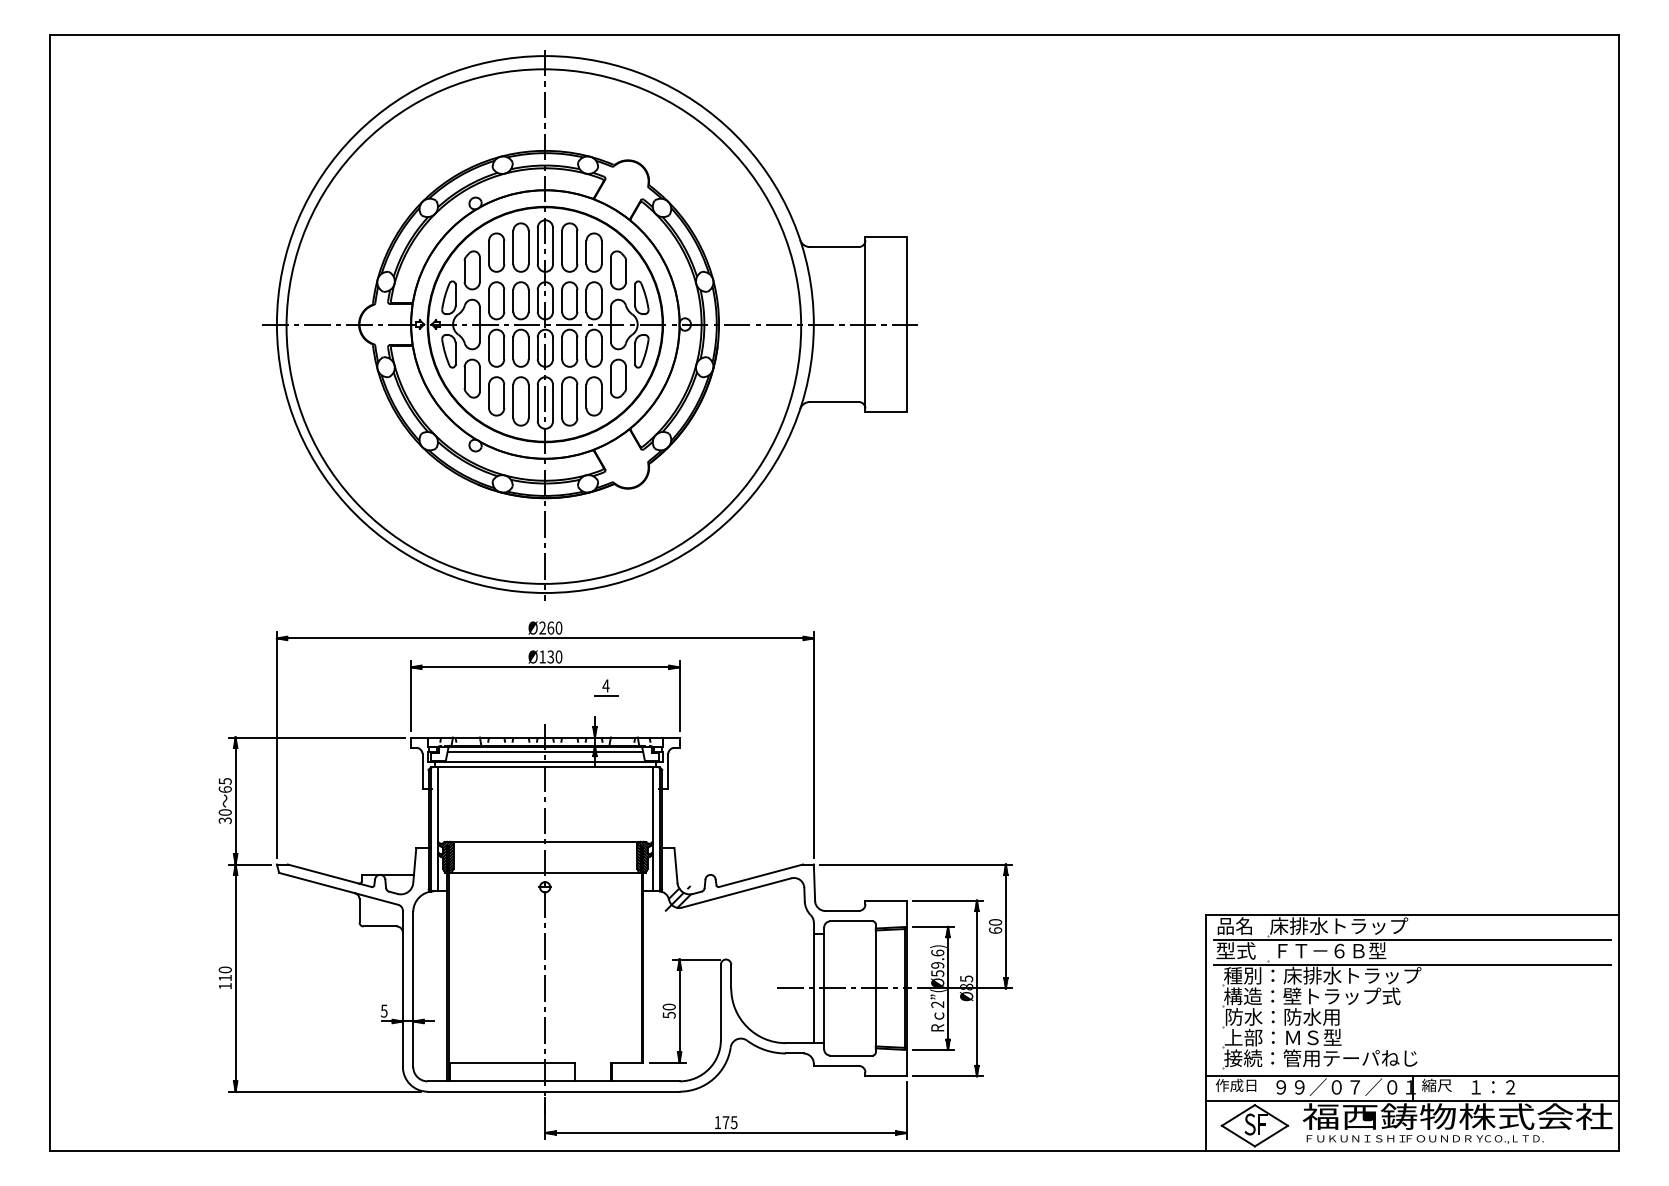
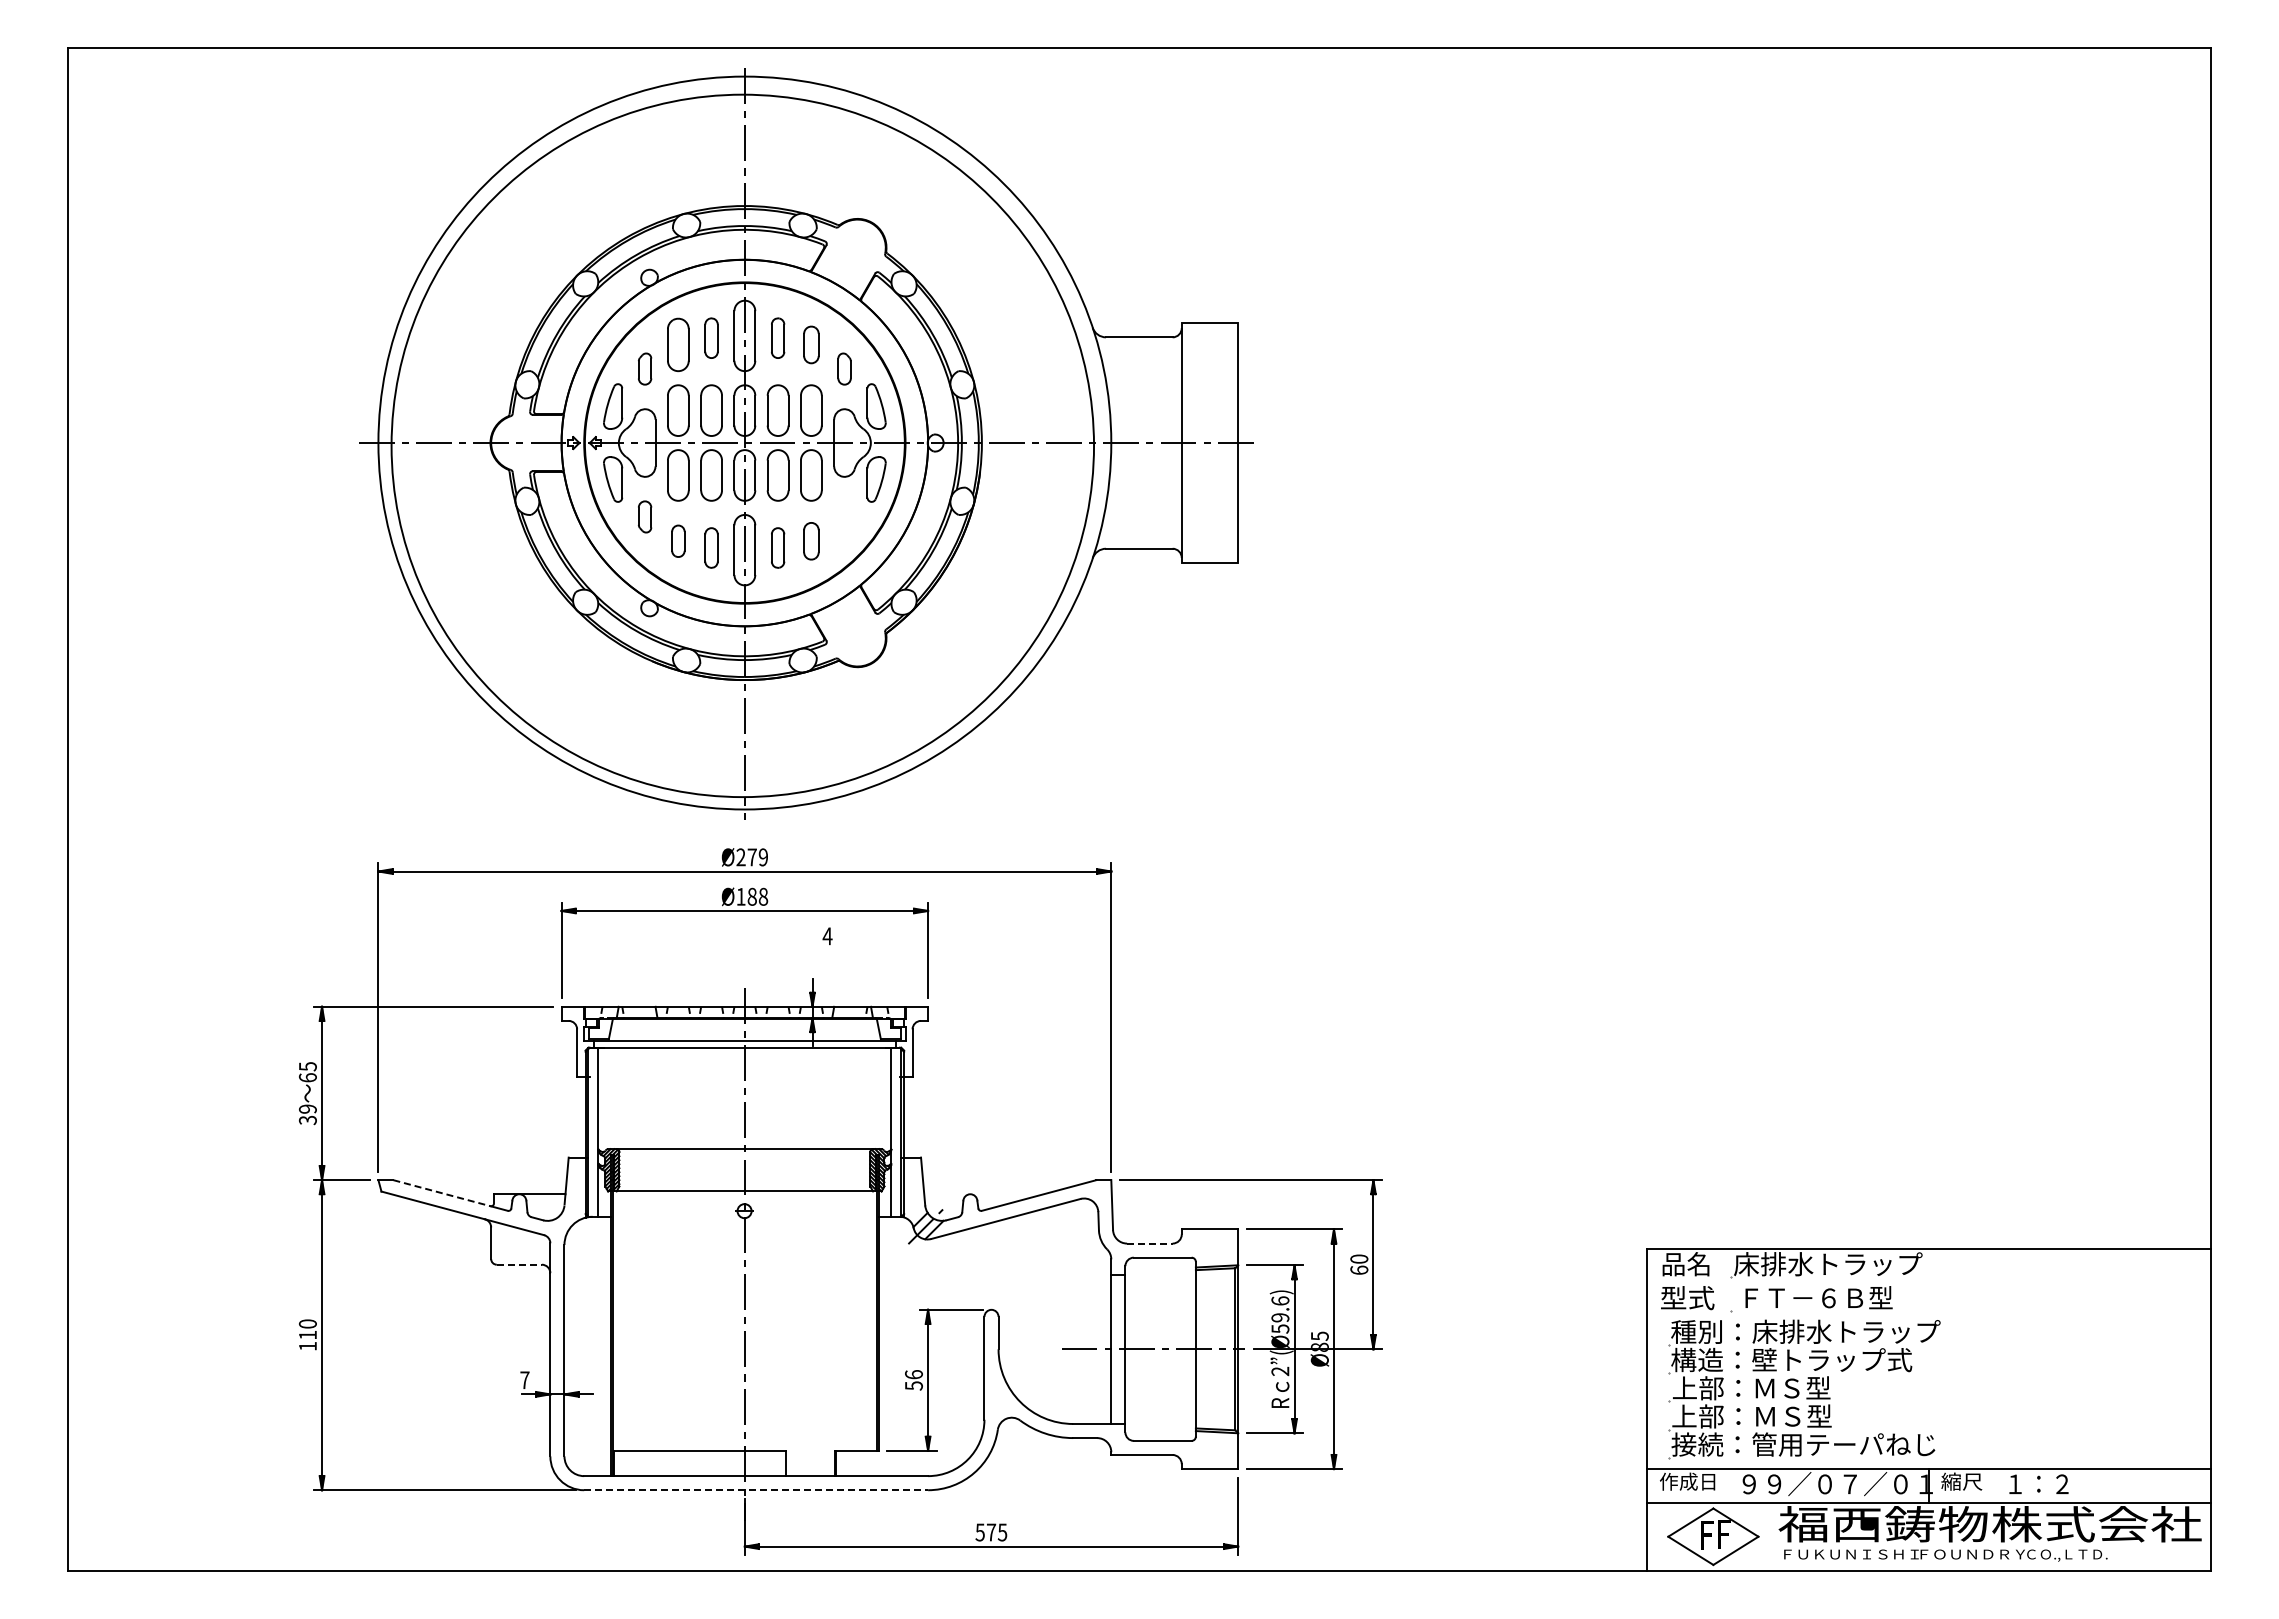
part: (520, 247) -> (711, 338), size x0.6
part: (569, 247) -> (777, 338), size x0.6
part: (594, 252) -> (811, 344), size x0.7
part: (471, 269) -> (644, 368), size x0.6
part: (618, 269) -> (844, 368), size x0.6
part: (471, 378) -> (644, 516), size x0.6
part: (618, 378) -> (844, 516), removed
part: (496, 396) -> (678, 541), size x0.6
part: (594, 396) -> (811, 541), size x0.7
part: (520, 401) -> (711, 547), size x0.6
part: (569, 401) -> (777, 547), size x0.6
text: (554, 628) -> (757, 857), Ø260 -> Ø279
text: (554, 656) -> (757, 896), Ø130 -> Ø188
line: (606, 696) -> (828, 950), removed
line: (545, 751) -> (744, 1026), removed
text: (224, 812) -> (307, 1108), 30 -> 39
line: (323, 874) -> (442, 1193), solid -> dashed
line: (841, 910) -> (1149, 1243), solid -> dashed
line: (380, 926) -> (519, 1264), solid -> dashed
line: (1412, 940) -> (1928, 1283), removed
line: (1412, 964) -> (1928, 1316), removed
text: (668, 1006) -> (913, 1374), 50 -> 56
text: (383, 1011) -> (524, 1380), 5 -> 7
text: (1282, 1017) -> (1751, 1388), 防水：防水用 -> 上部：ＭＳ型
line: (553, 1091) -> (756, 1490), solid -> dashed
text: (717, 1122) -> (979, 1532), 175 -> 575
text: (1249, 1124) -> (1706, 1534), S -> F

